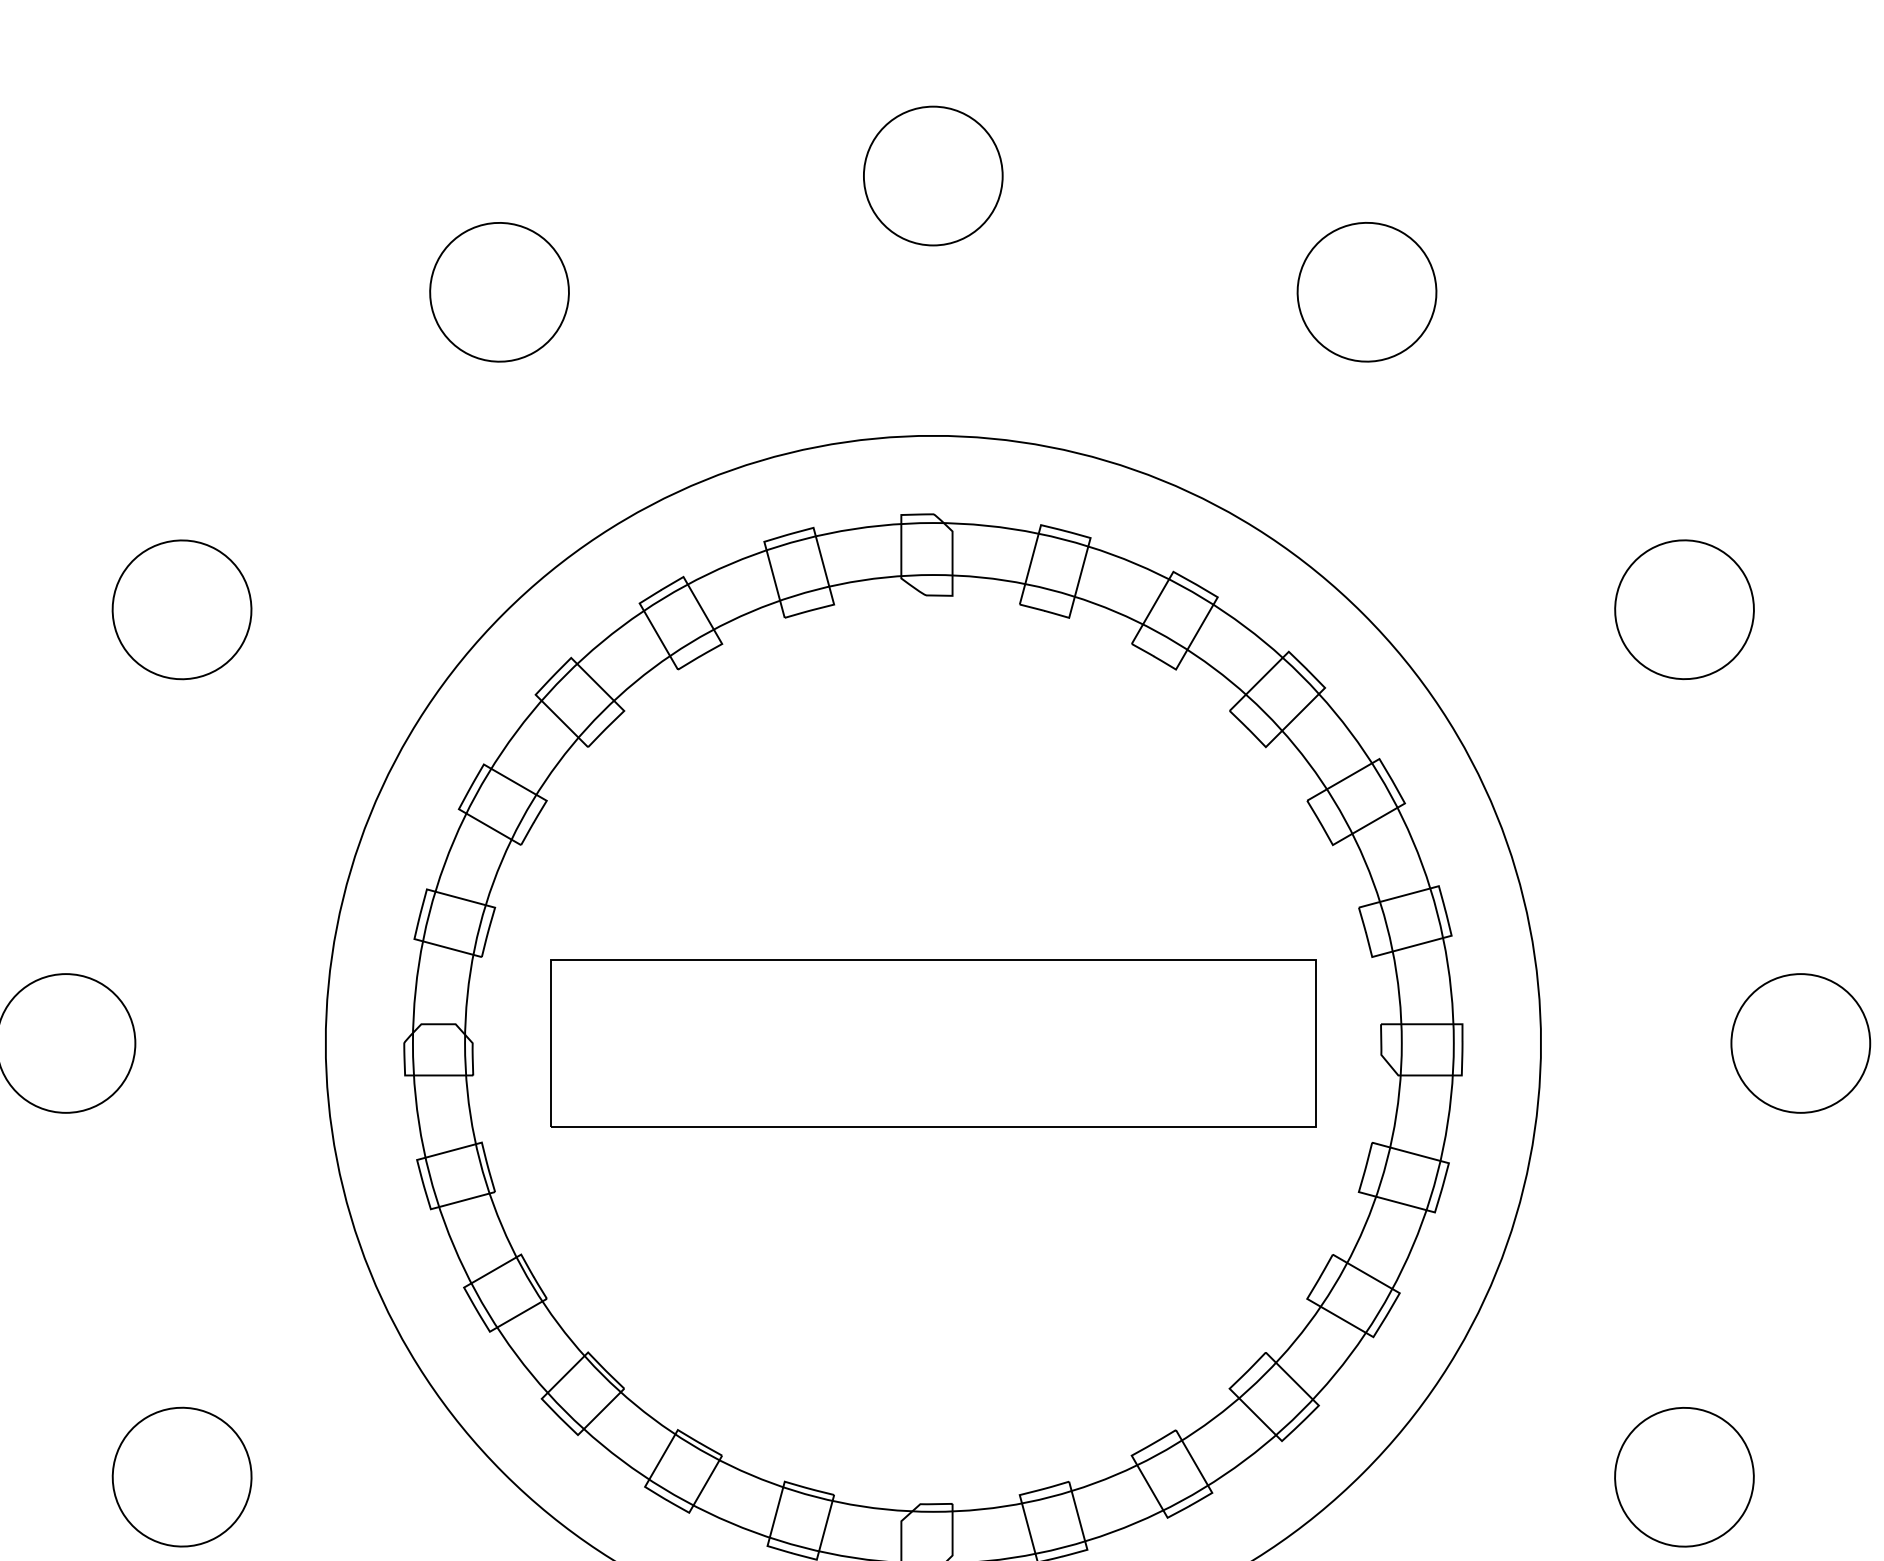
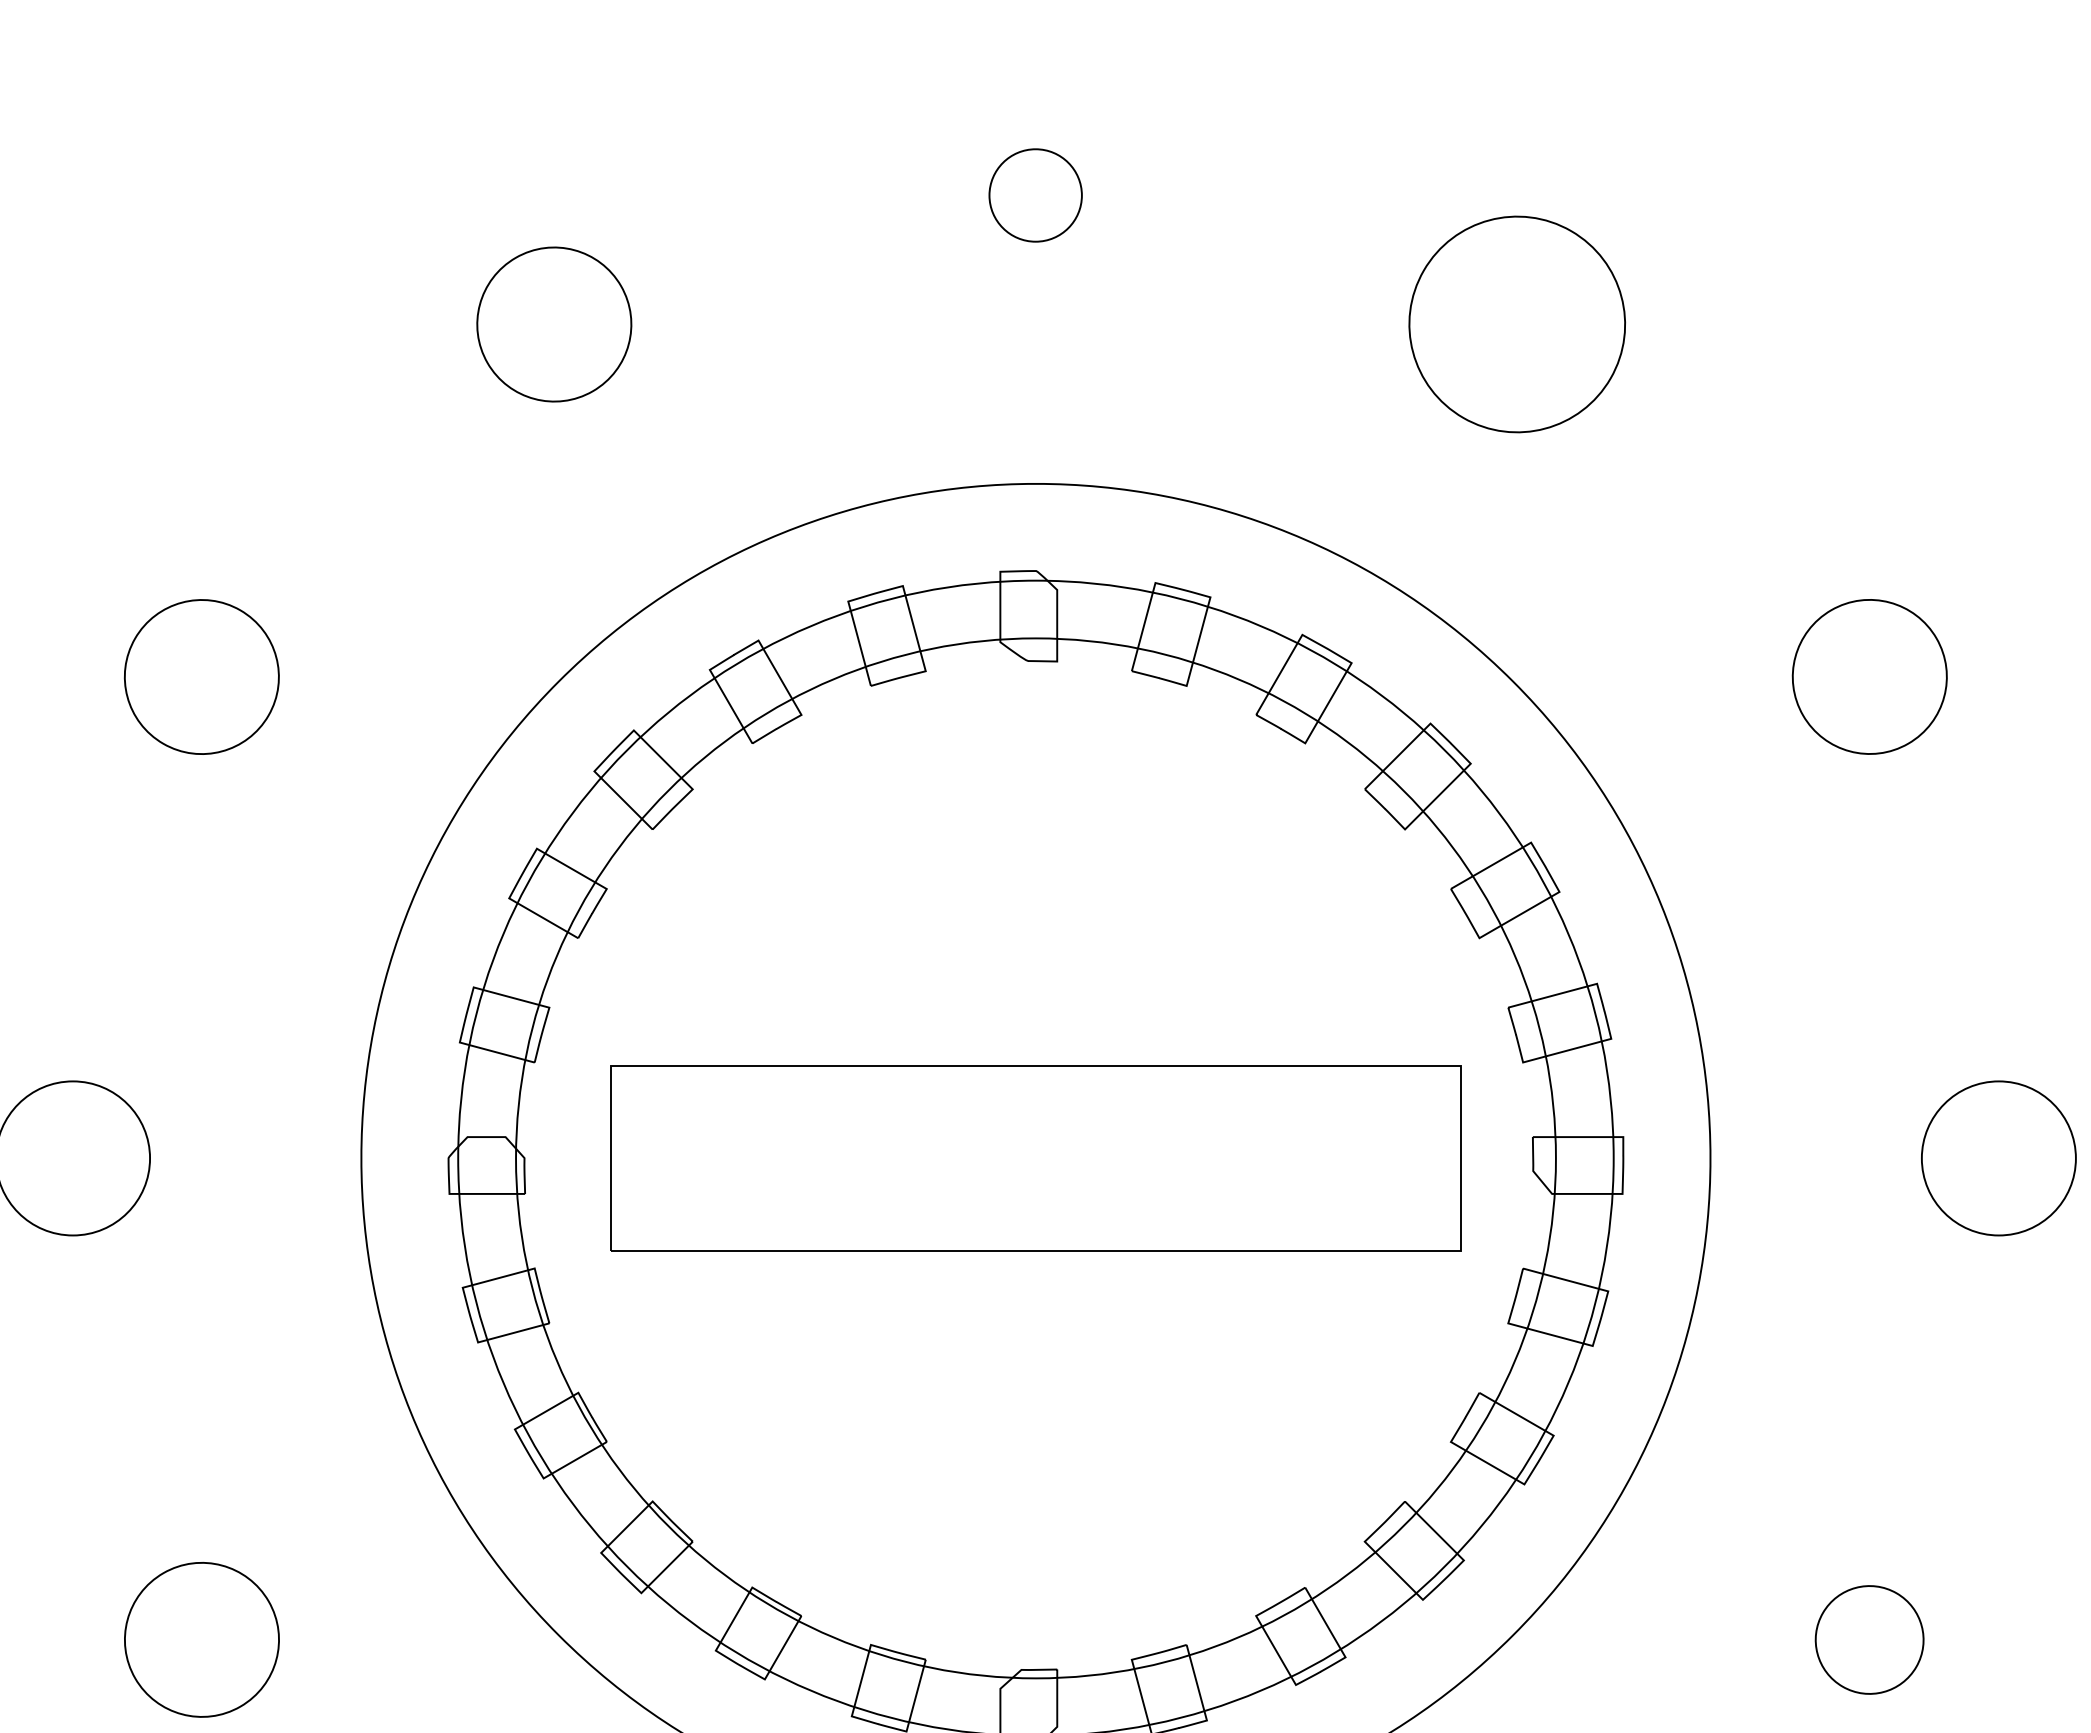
part: (932, 176) -> (1035, 195), size x0.6
part: (1367, 292) -> (1517, 324), size x1.4
part: (1684, 1476) -> (1869, 1639), size x0.7

